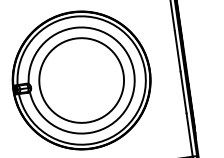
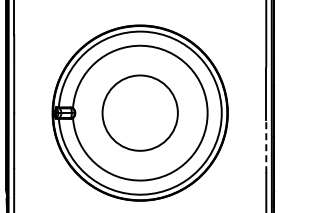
circle: (81, 79) -> (140, 112), size x0.7
line: (183, 92) -> (266, 146), solid -> dashed

